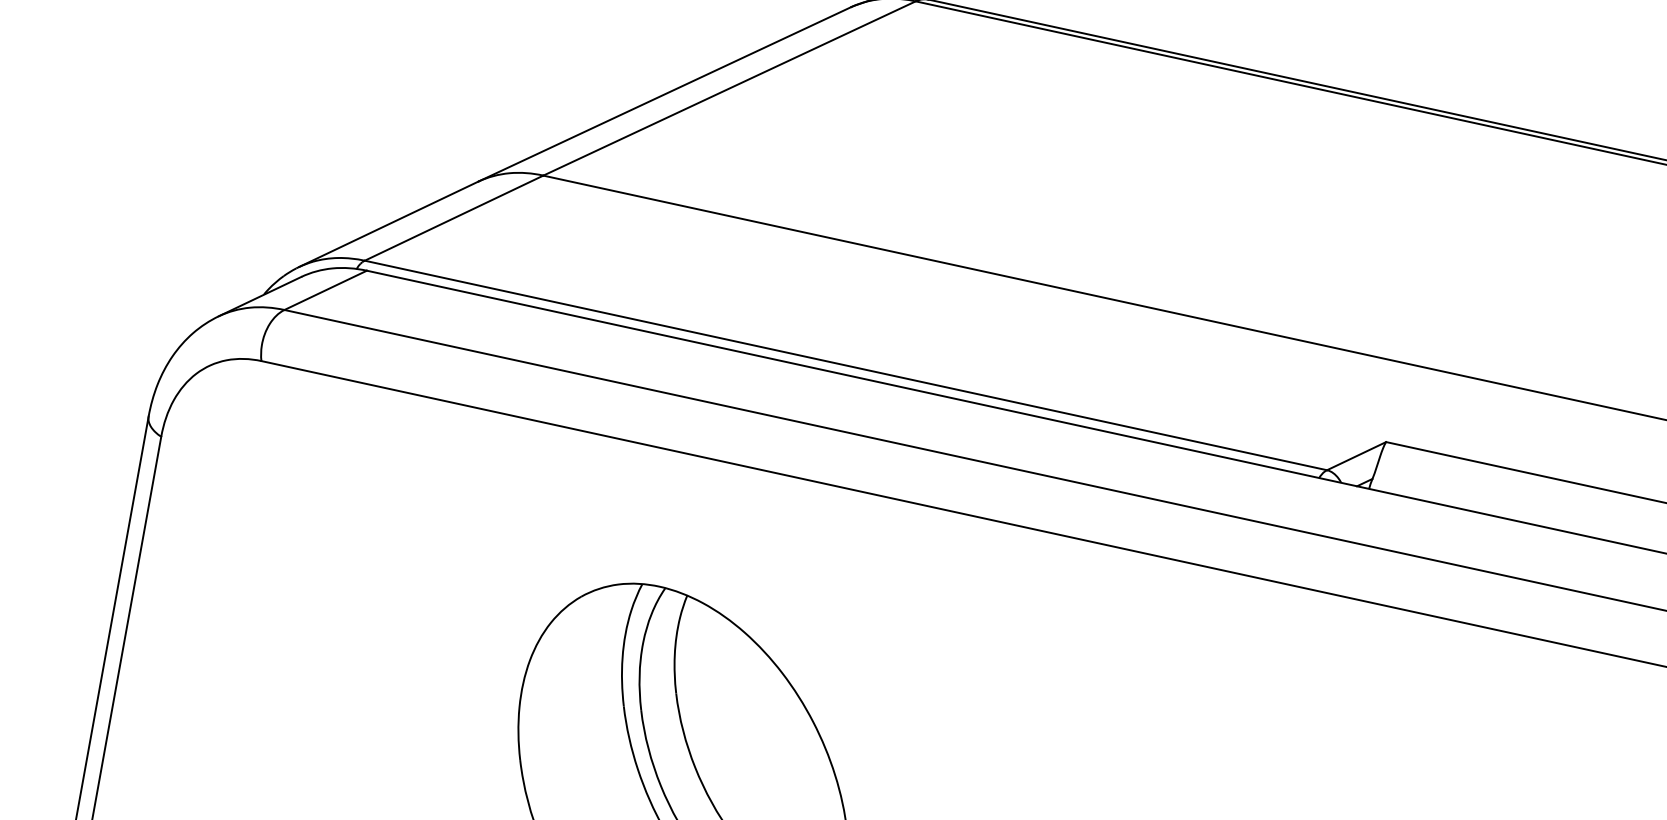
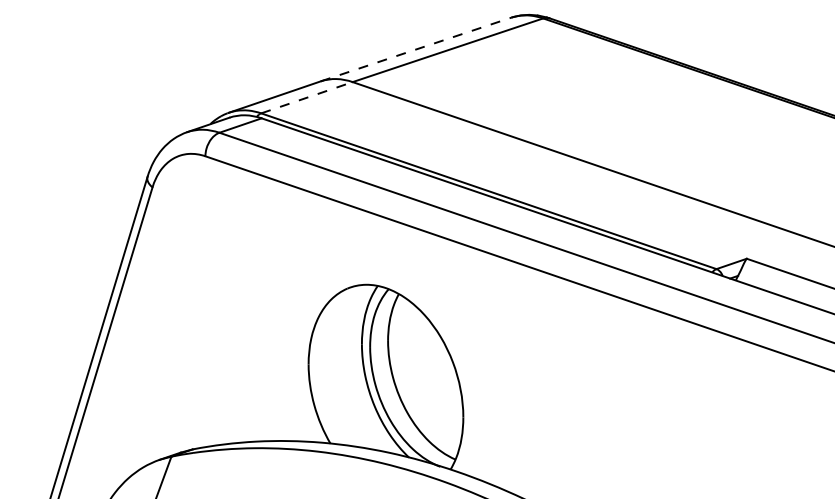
line: (665, 94) -> (416, 49), solid -> dashed
line: (455, 217) -> (307, 97), solid -> dashed

